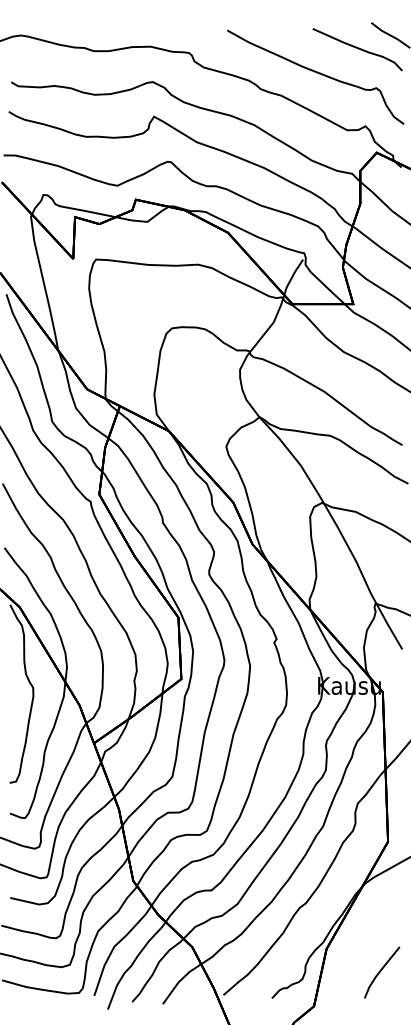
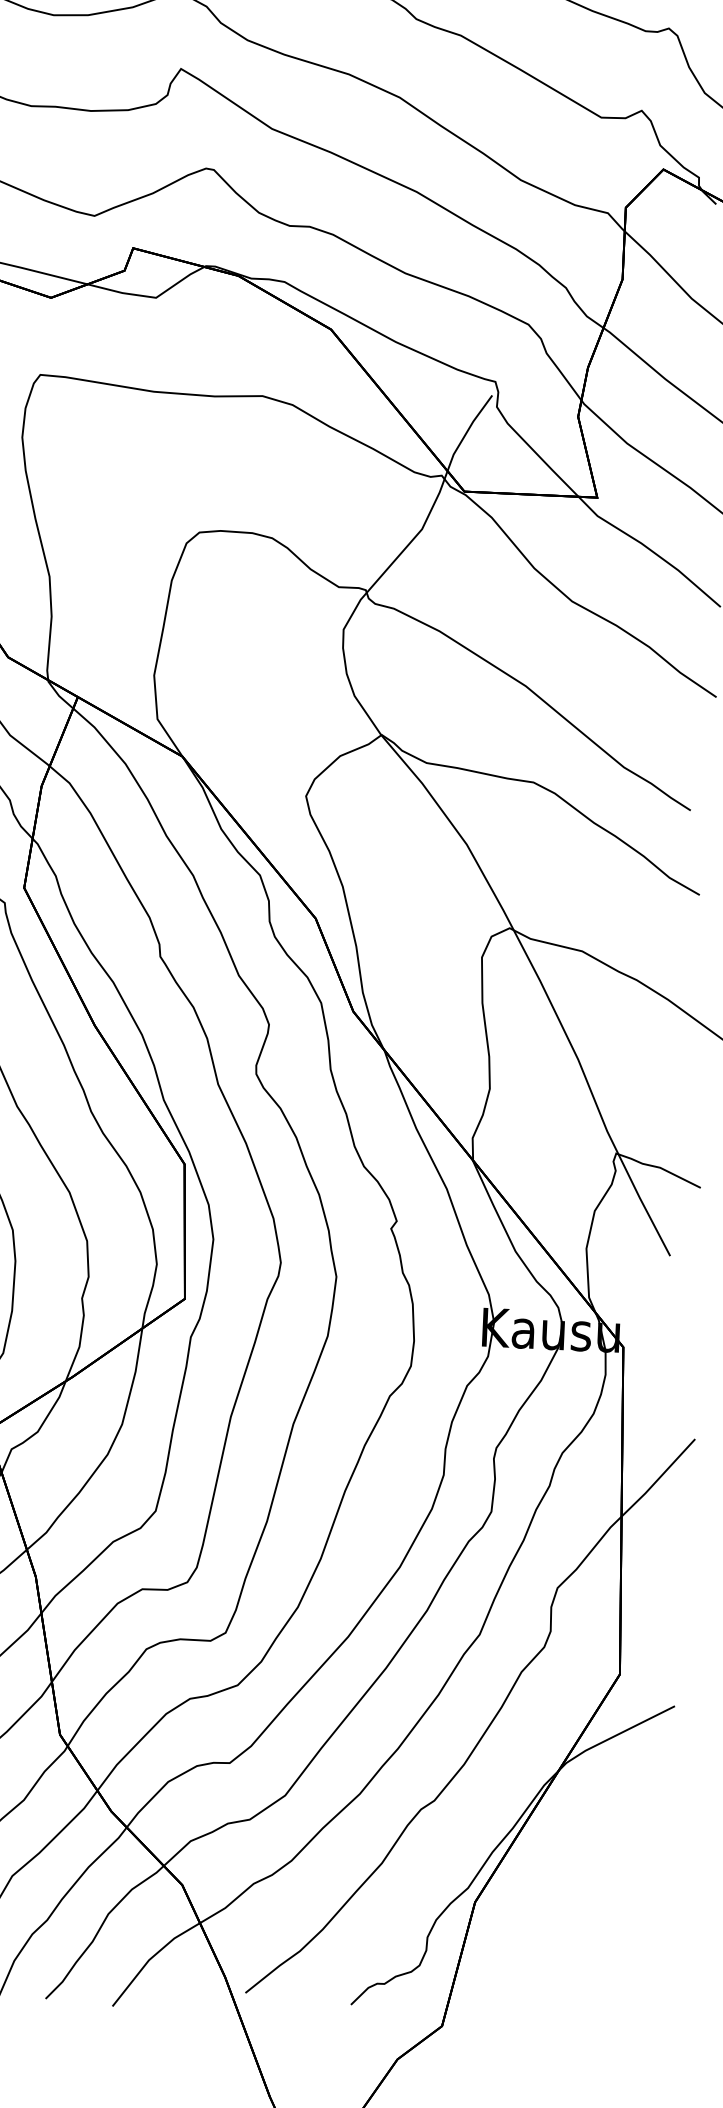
curve: (381, 971) -> (592, 1956), removed

